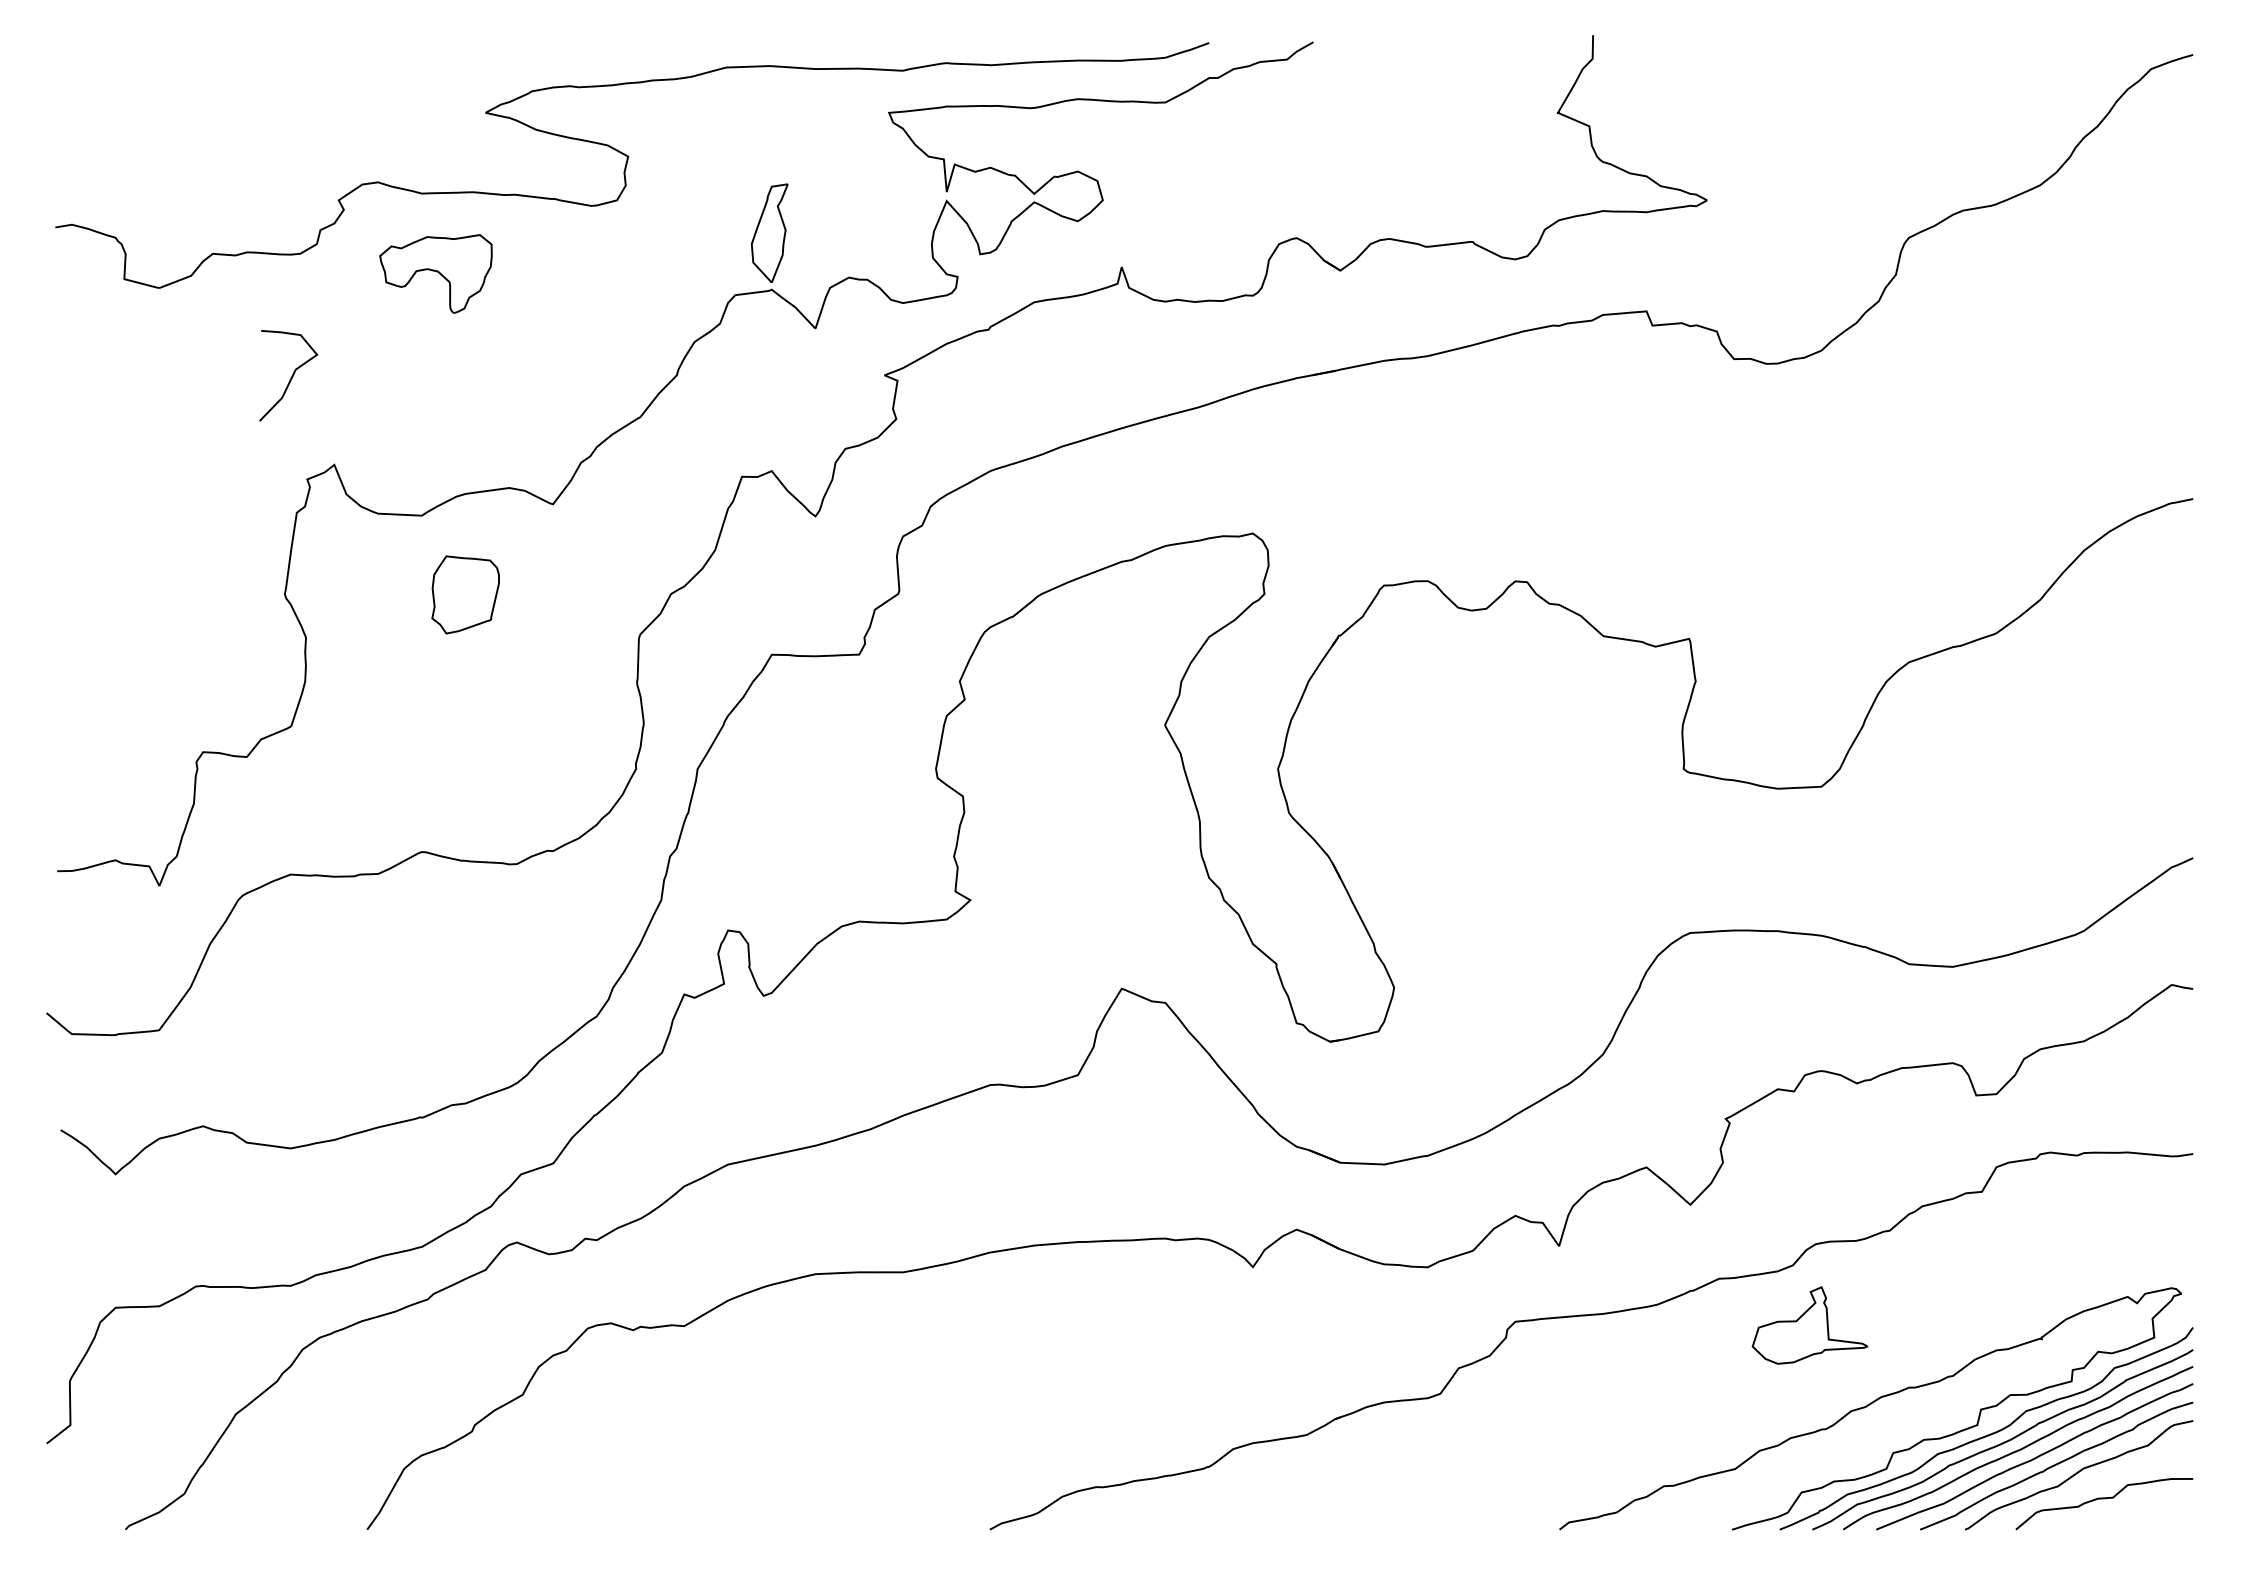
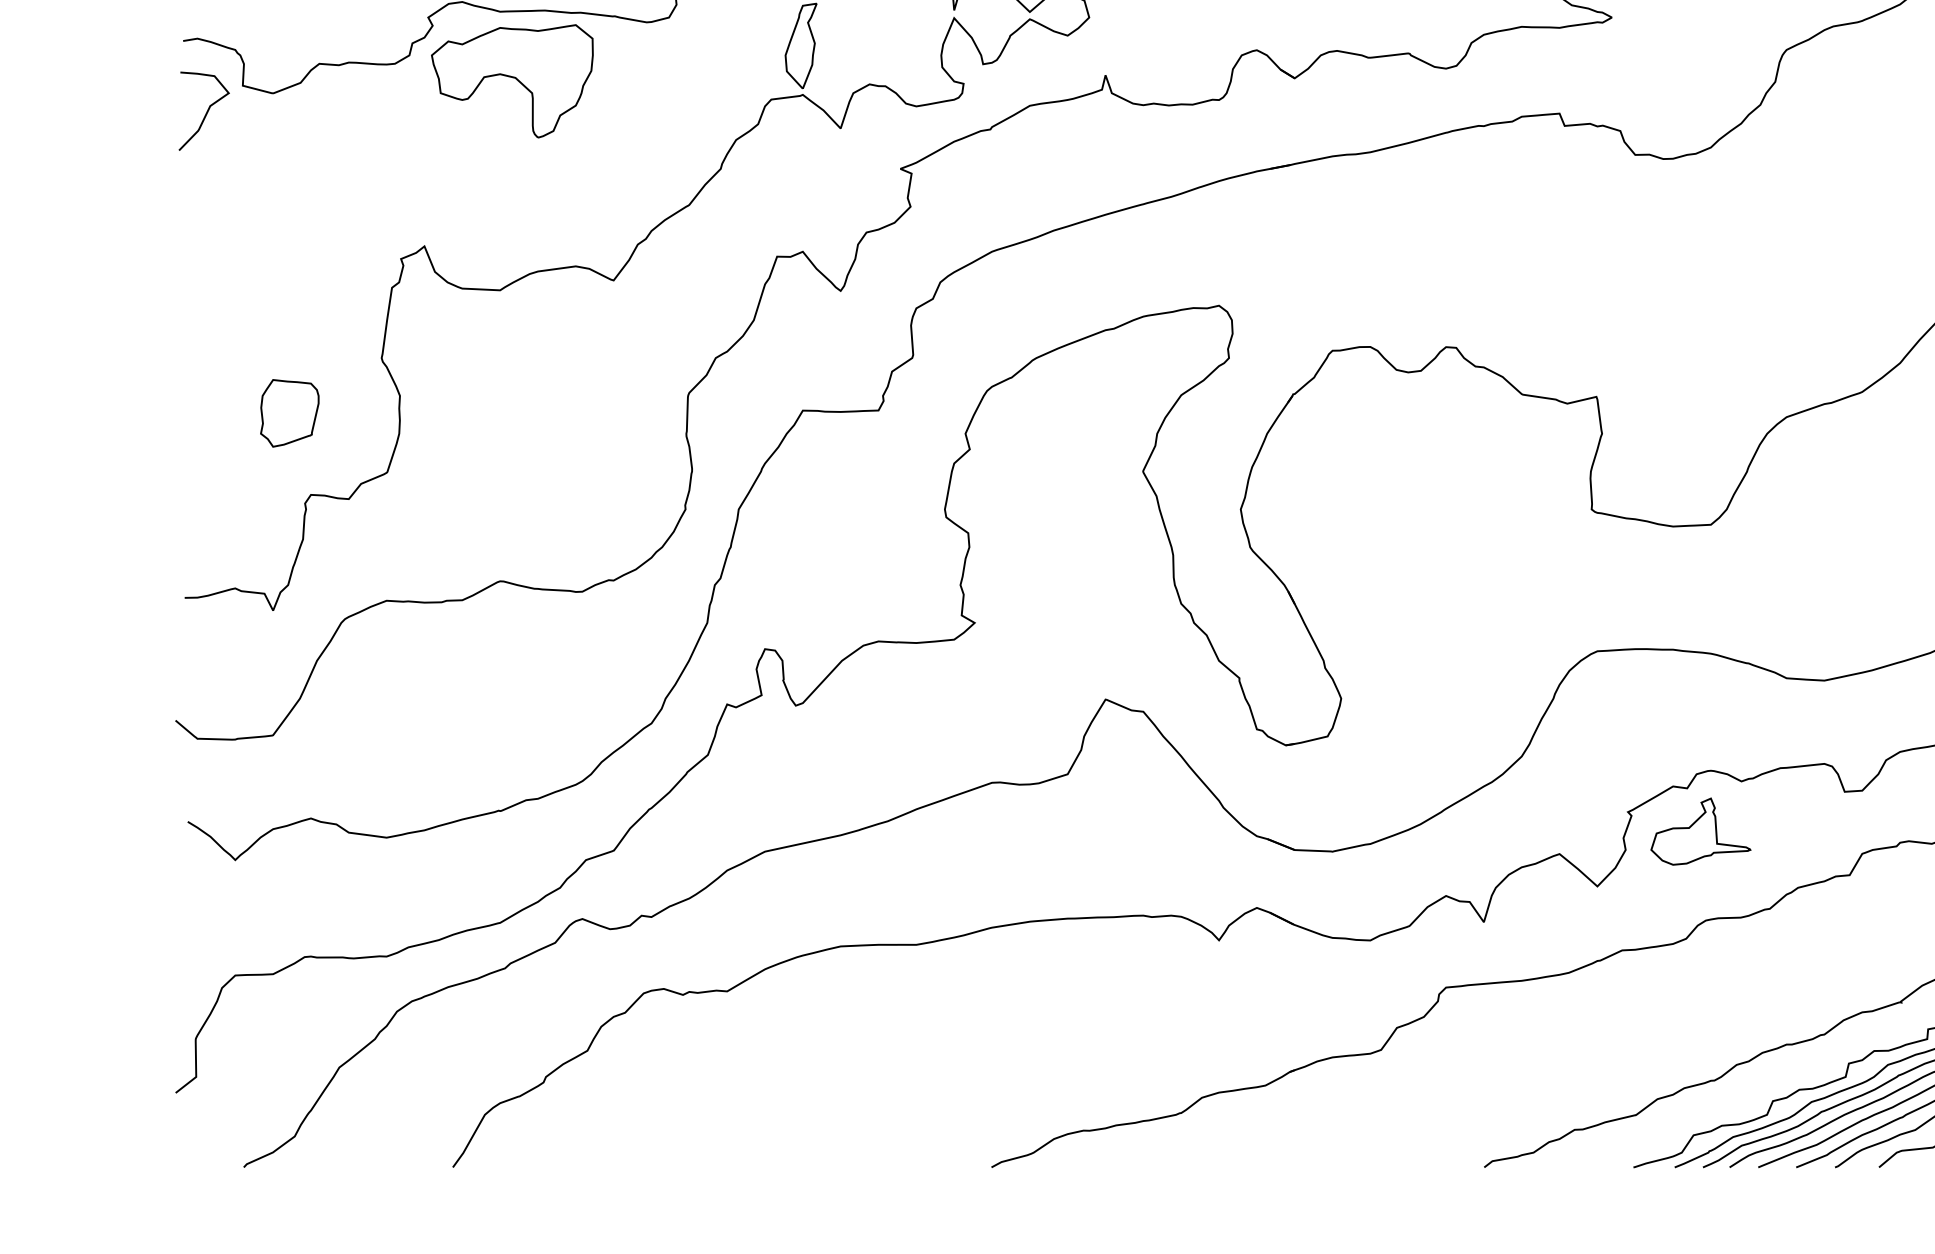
part: (435, 273) -> (511, 80), size x1.67
curve: (291, 375) -> (206, 111), moved
part: (465, 594) -> (289, 412), moved
part: (1809, 1325) -> (1700, 831), moved

